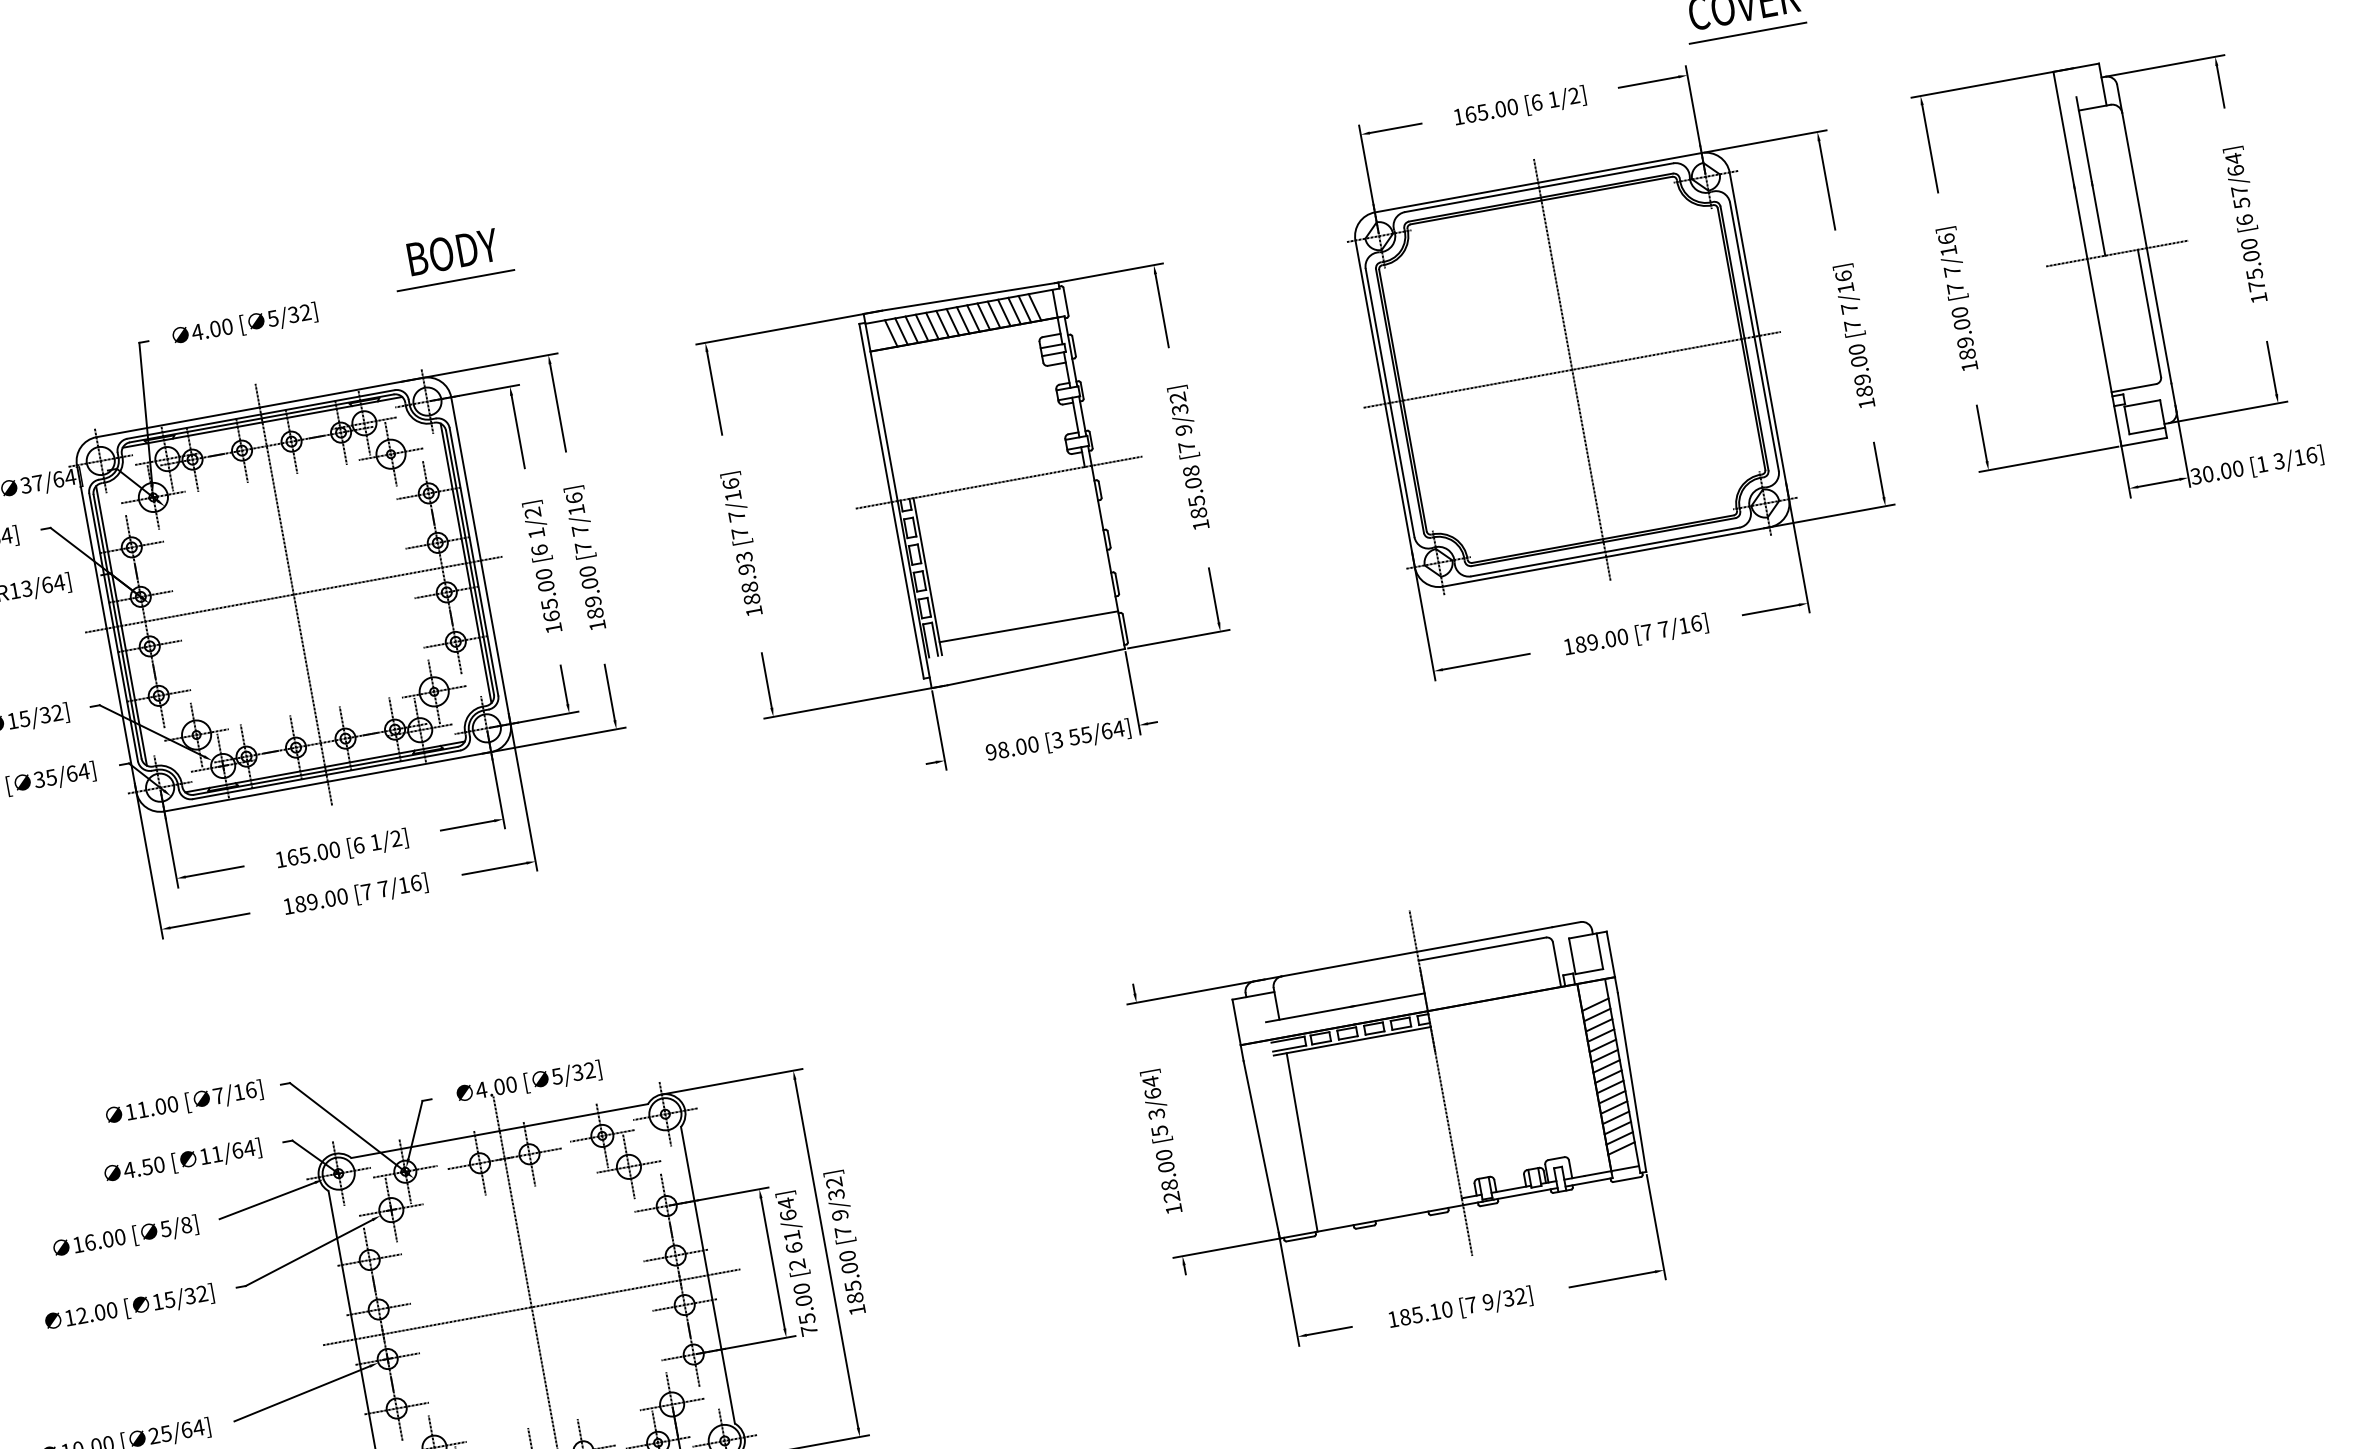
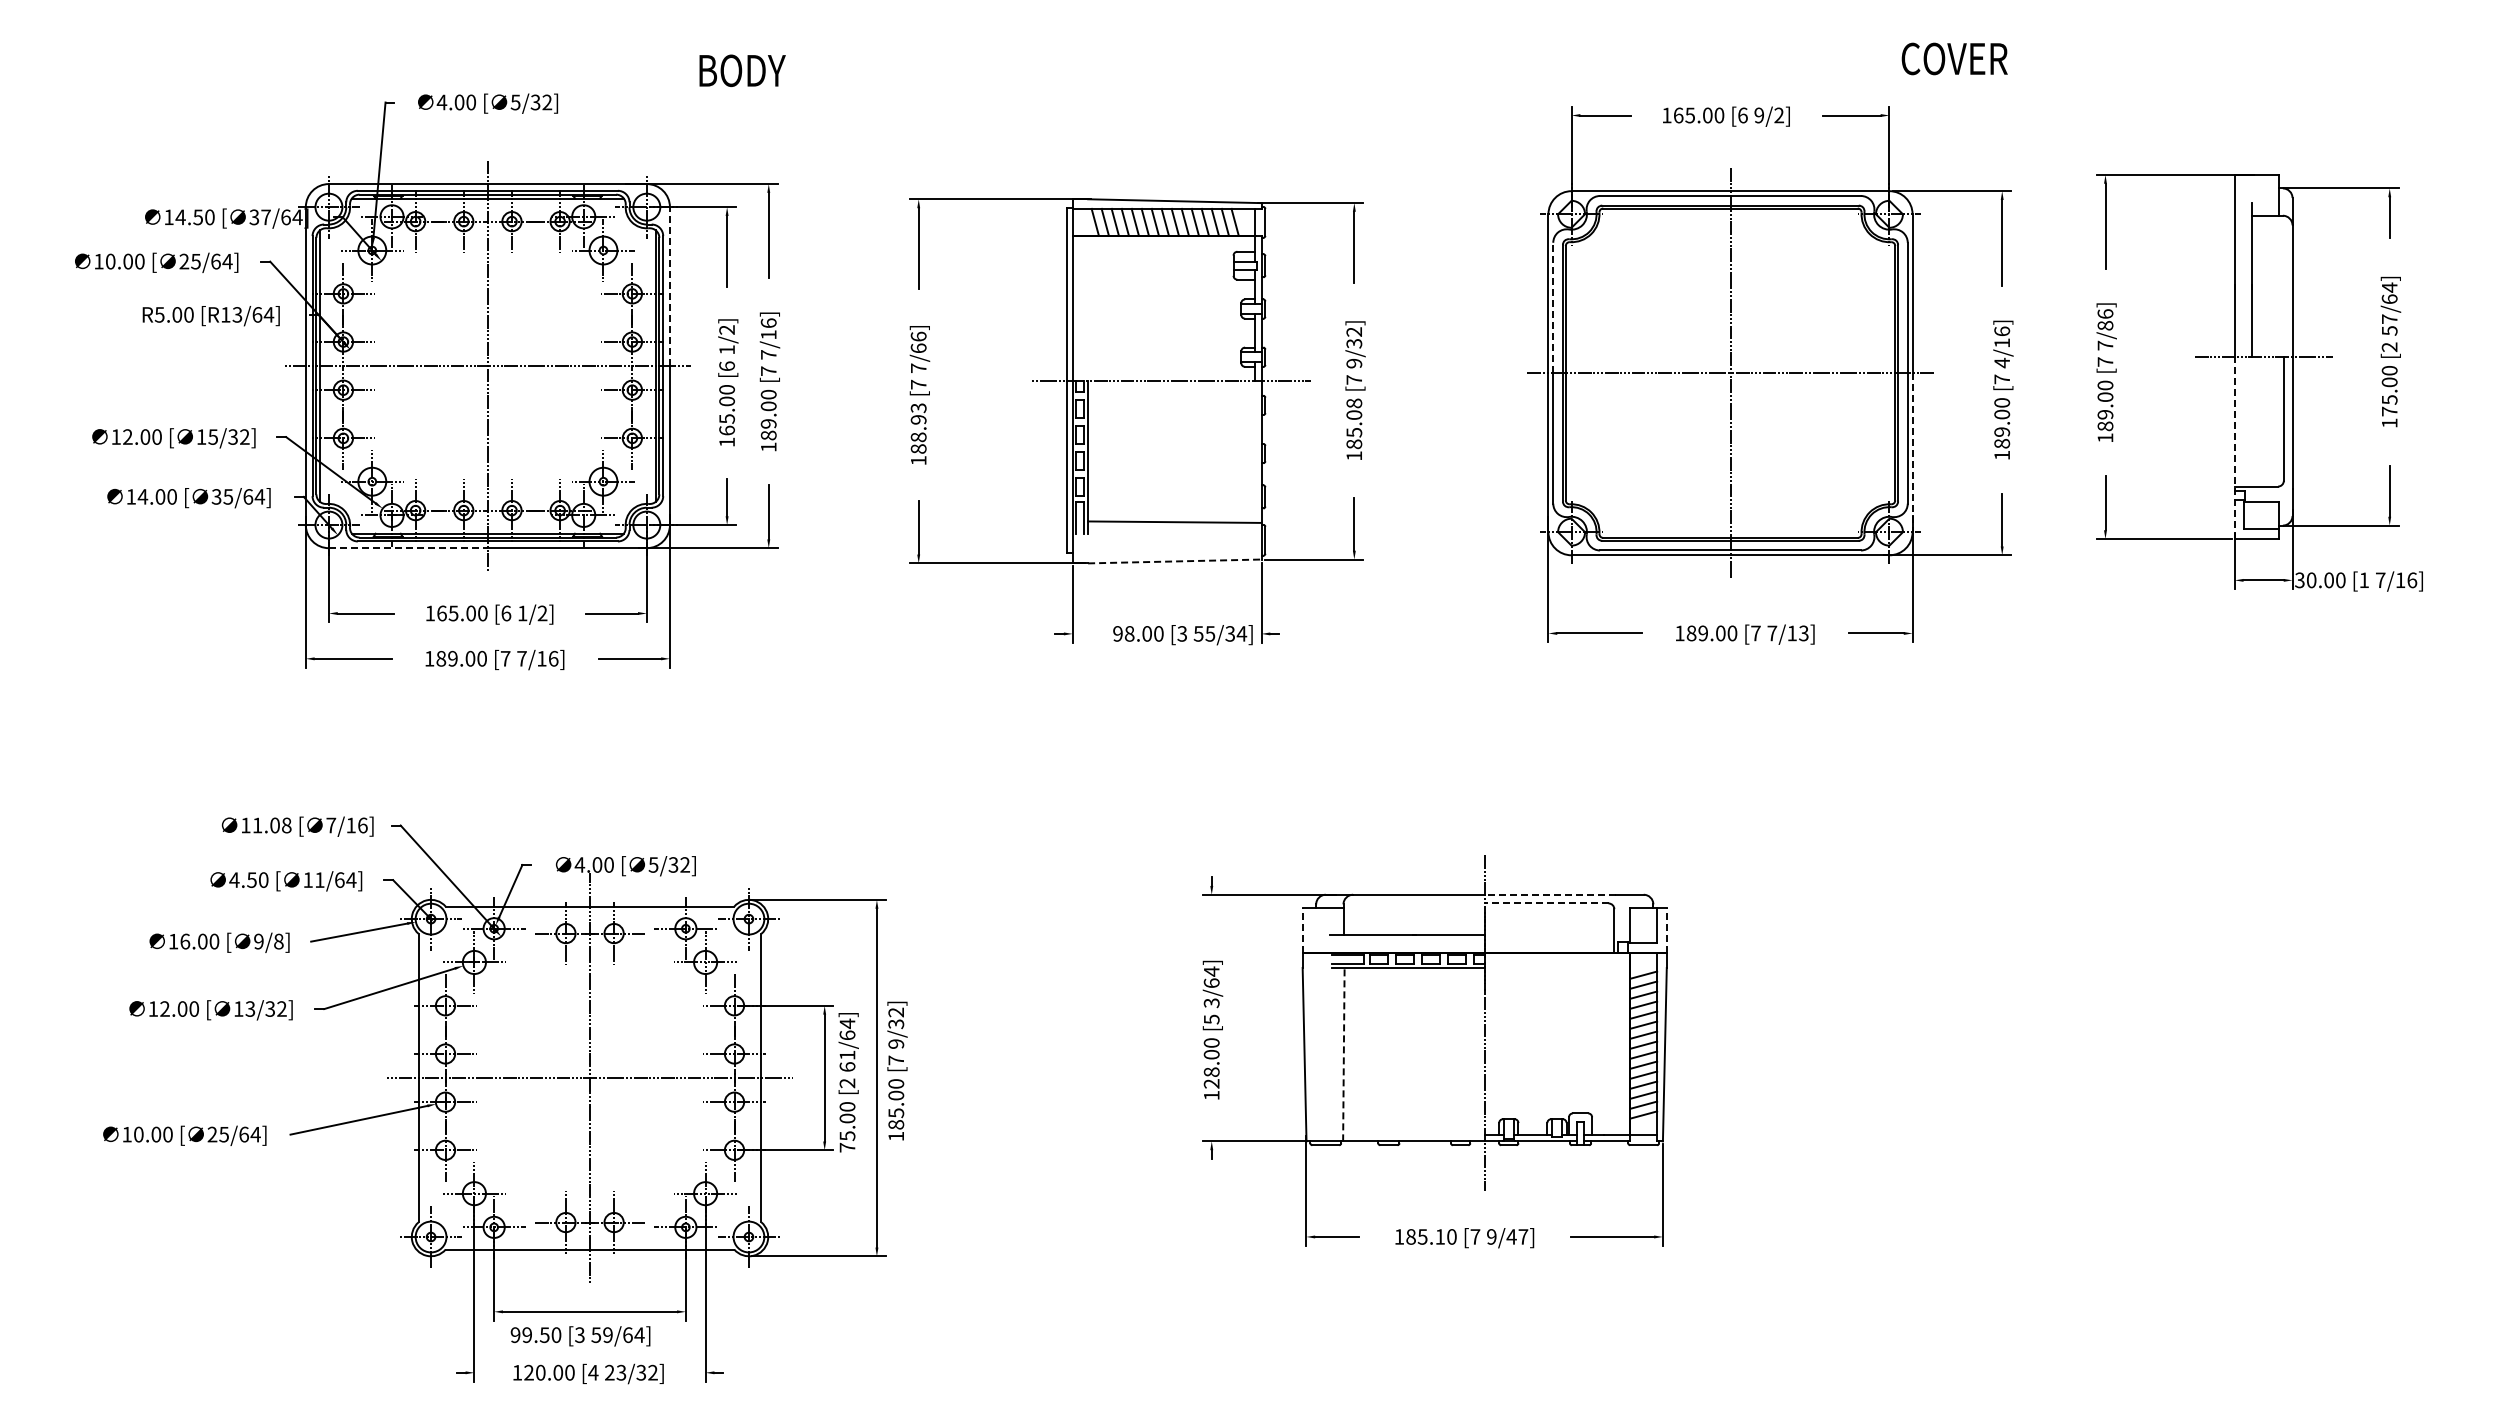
line: (1747, 33) -> (1953, 86), removed
text: (1552, 99) -> (1758, 115), 1/2] -> 9/2]
text: (2244, 220) -> (2389, 347), [6 -> [2
text: (1948, 250) -> (2105, 325), 7/16] -> 7/86]
text: (452, 251) -> (742, 70), moved
line: (455, 279) -> (694, 97), removed
text: (1848, 308) -> (2001, 362), 7/16] -> 4/16]
line: (1378, 335) -> (1553, 307), solid -> dashed
line: (2104, 352) -> (2234, 447), solid -> dashed
line: (1774, 418) -> (1912, 453), solid -> dashed
text: (2279, 461) -> (2380, 580), 3/16] -> 7/16]
line: (465, 478) -> (669, 286), solid -> dashed
text: (732, 495) -> (918, 347), 7/16] -> 7/66]
text: (1695, 623) -> (1803, 633), 7/16] -> 7/13]
line: (1035, 667) -> (1174, 561), solid -> dashed
text: (1106, 730) -> (1230, 633), 55/64] -> 55/34]
line: (246, 796) -> (408, 548), solid -> dashed
line: (1484, 939) -> (1550, 894), solid -> dashed
line: (1482, 949) -> (1546, 903), solid -> dashed
line: (1610, 953) -> (1666, 929), solid -> dashed
line: (1236, 1021) -> (1302, 929), solid -> dashed
text: (172, 1104) -> (286, 825), 11.00 -> 11.08
line: (1301, 1142) -> (1343, 1054), solid -> dashed
text: (165, 1228) -> (258, 941), 5/8] -> 9/8]
text: (1514, 1296) -> (1517, 1236), 9/32] -> 9/47]
text: (169, 1299) -> (250, 1008), 15/32] -> 13/32]

